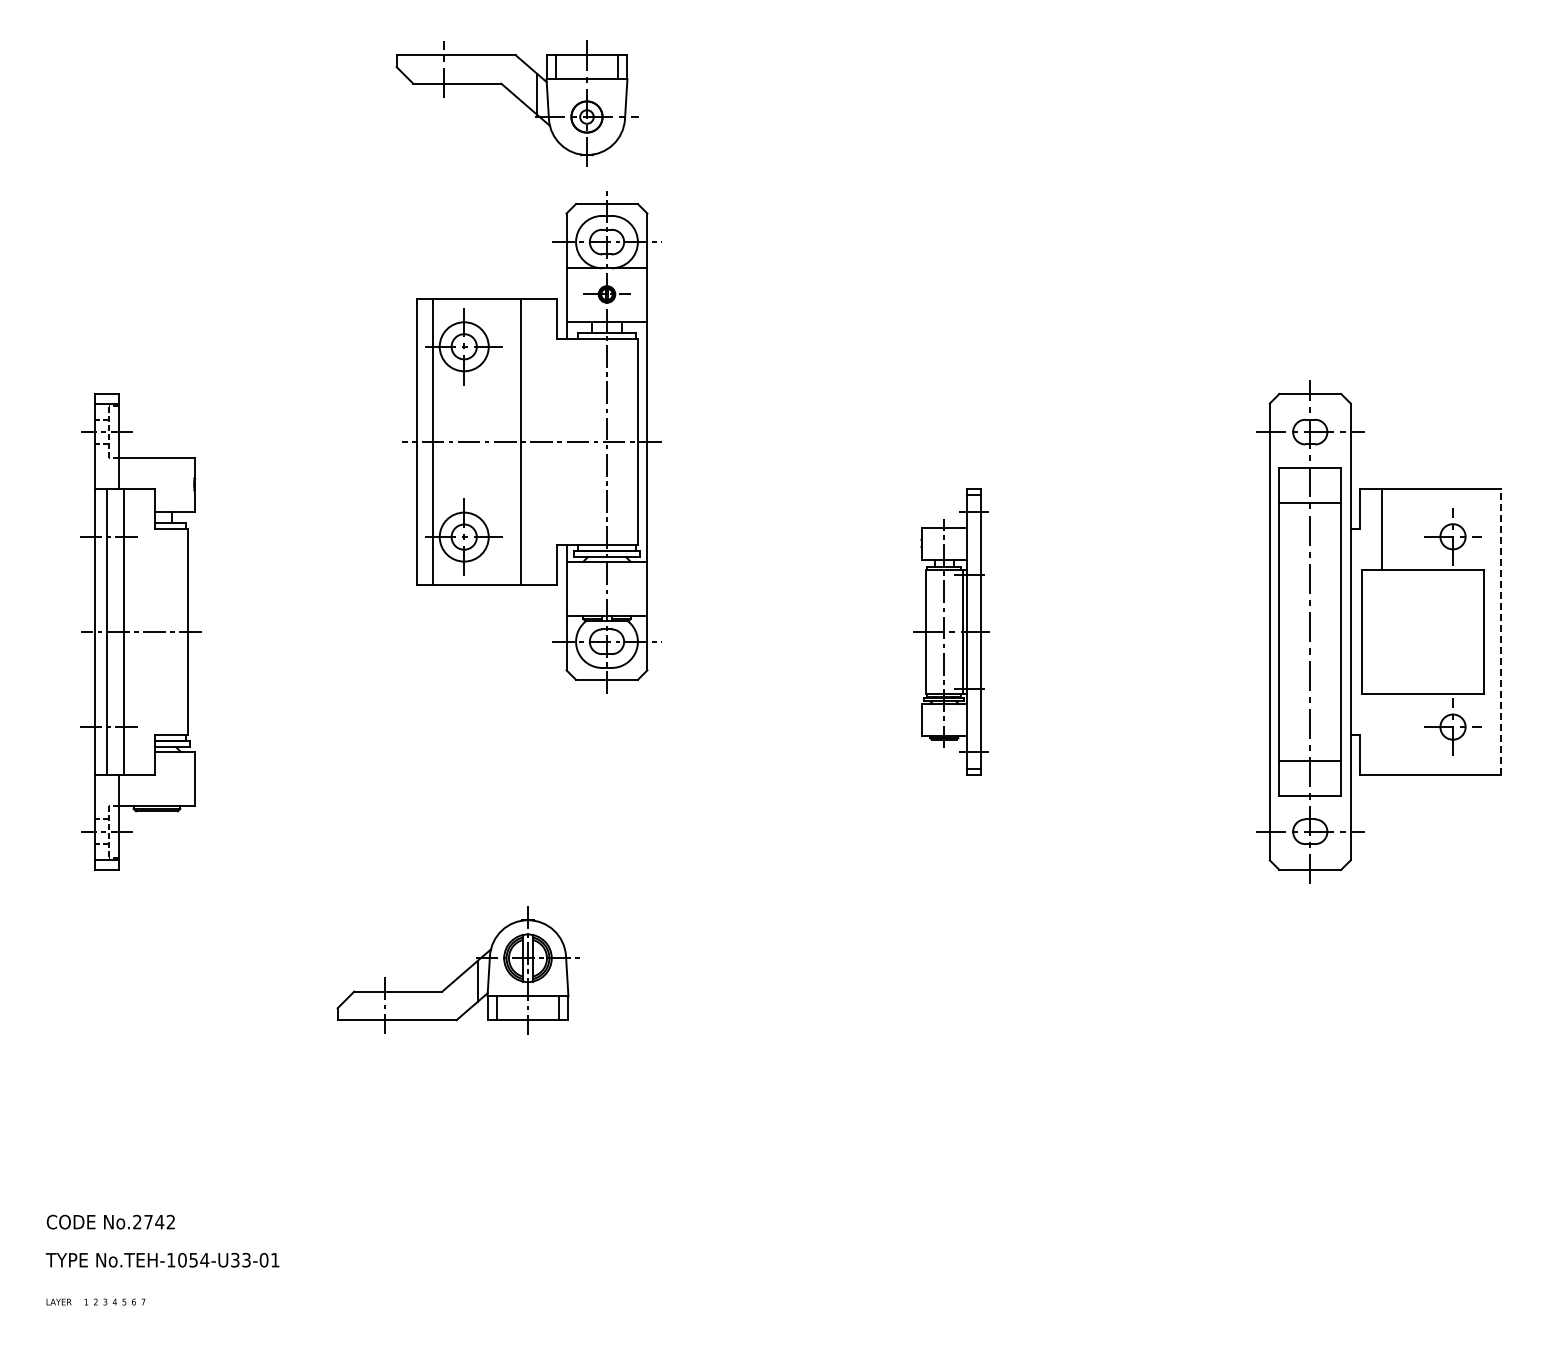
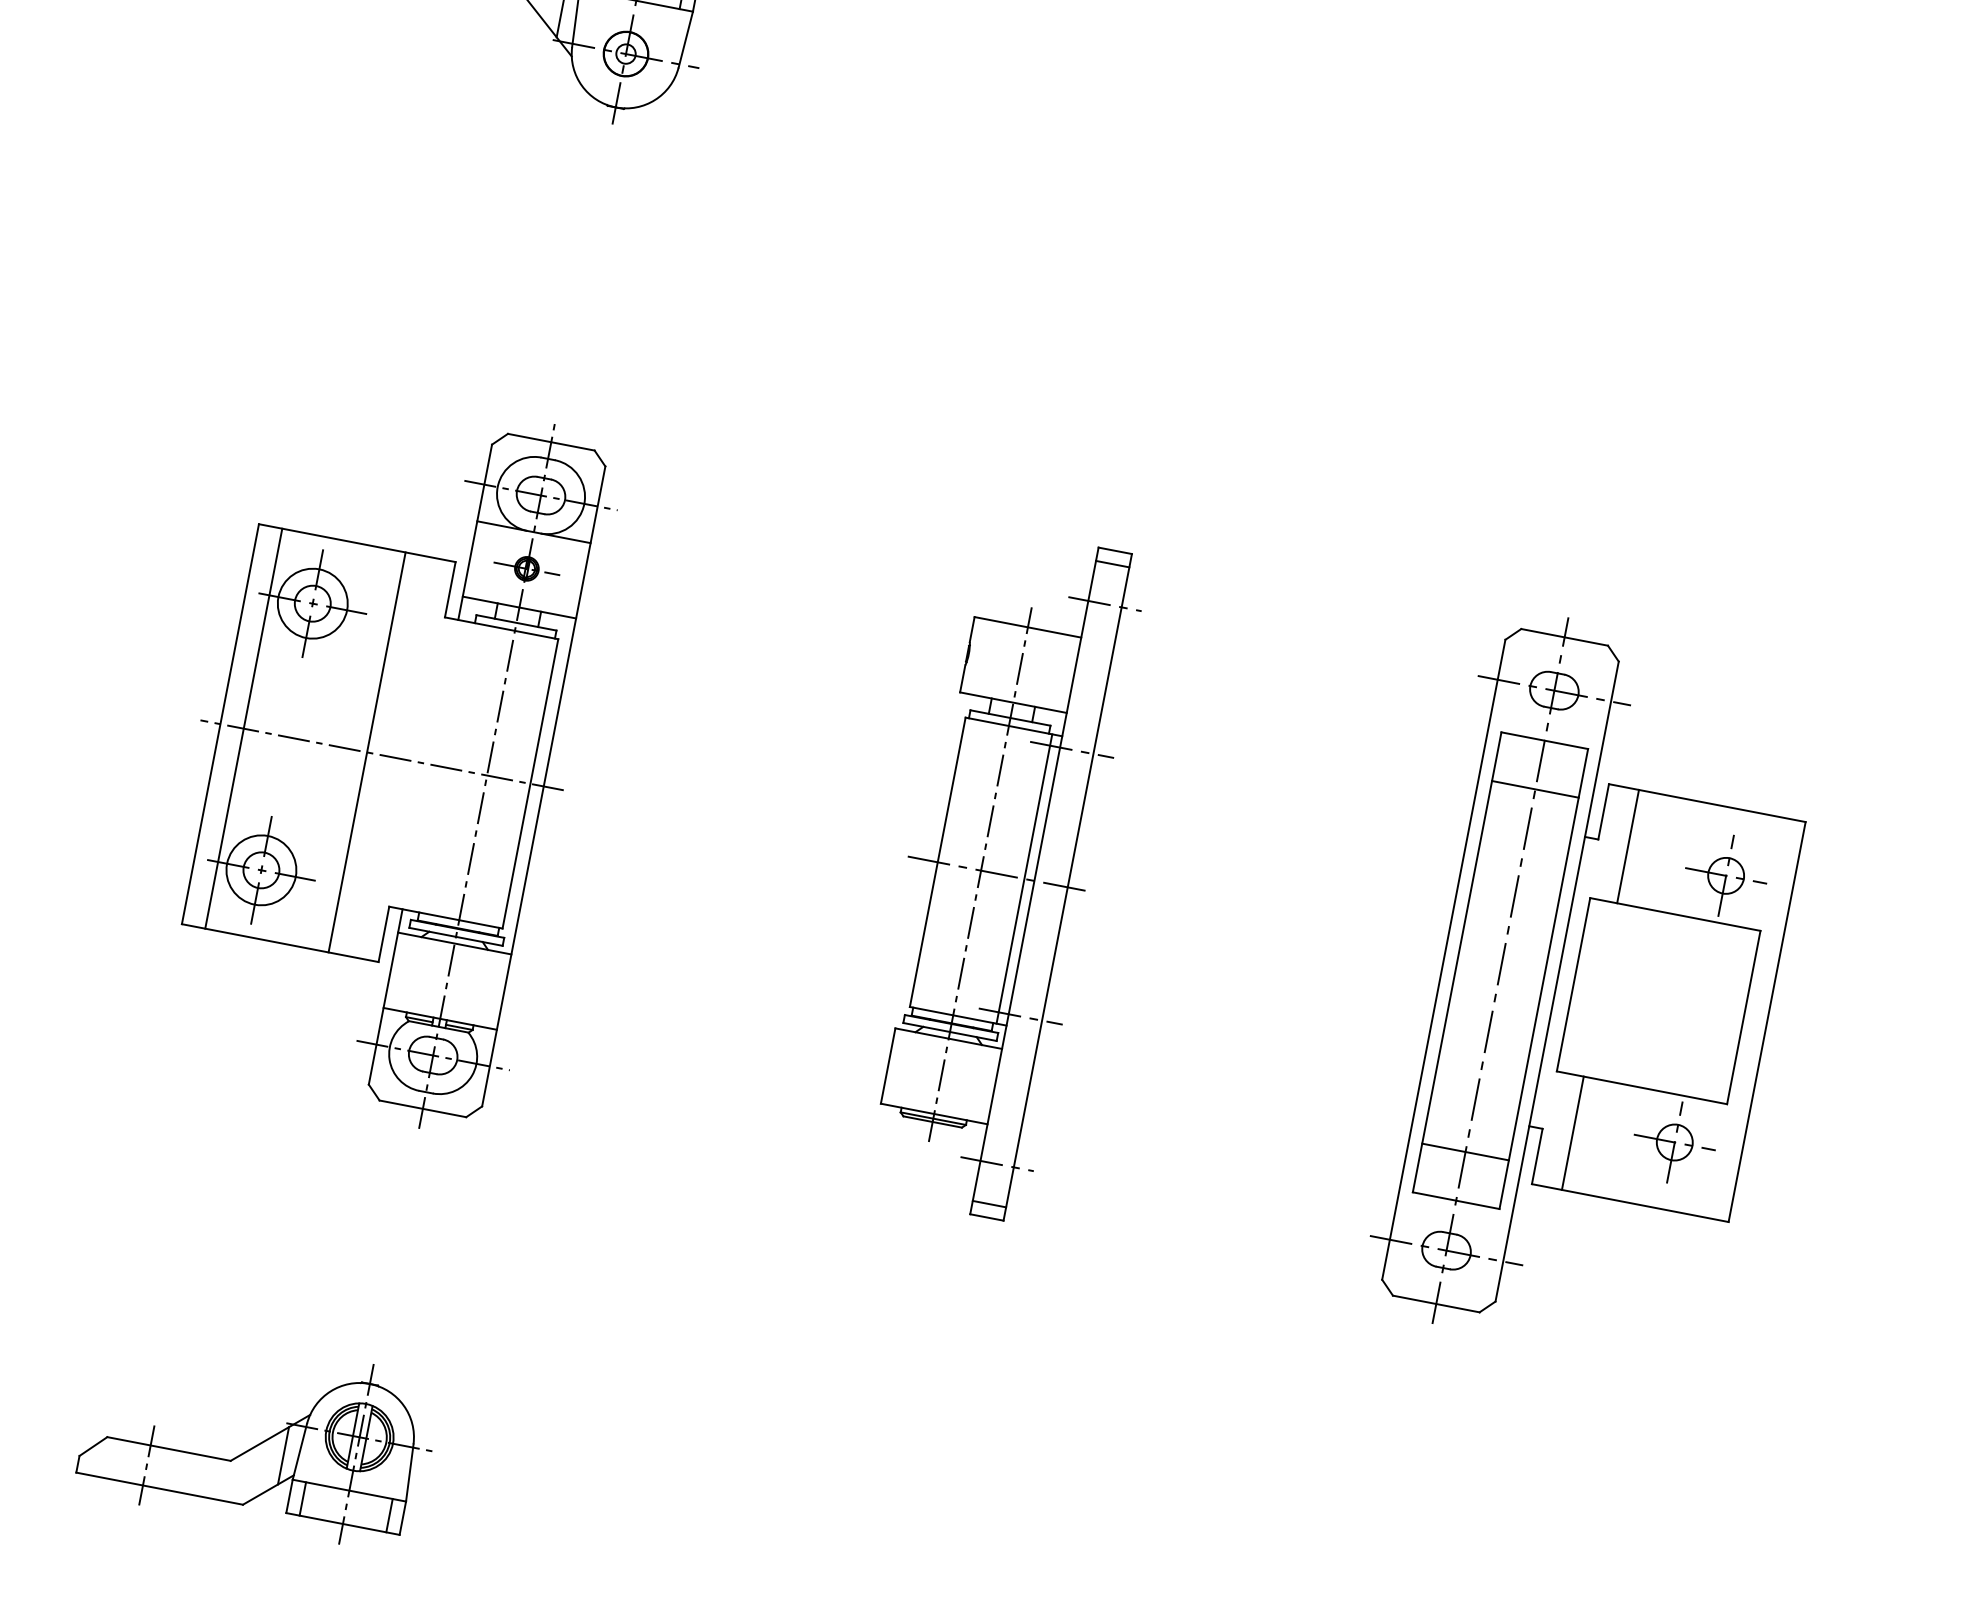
part: (531, 442) -> (381, 755), moved
part: (951, 631) -> (997, 873), size x1.67
line: (1500, 631) -> (1767, 1021), dashed -> solid
line: (1381, 733) -> (1572, 1132), added
part: (457, 970) -> (257, 1435), moved

